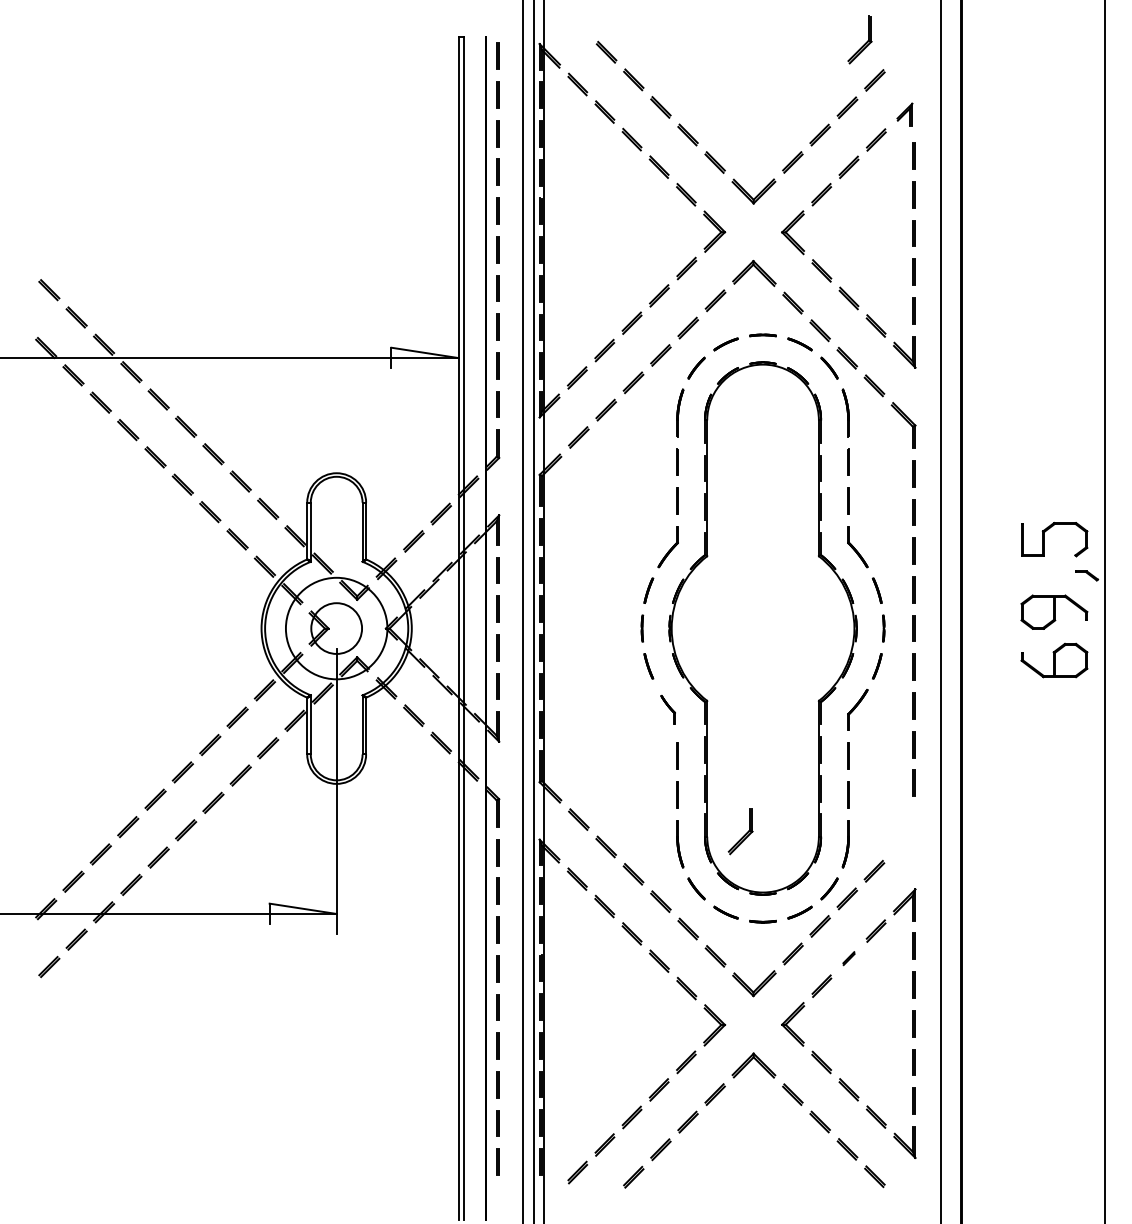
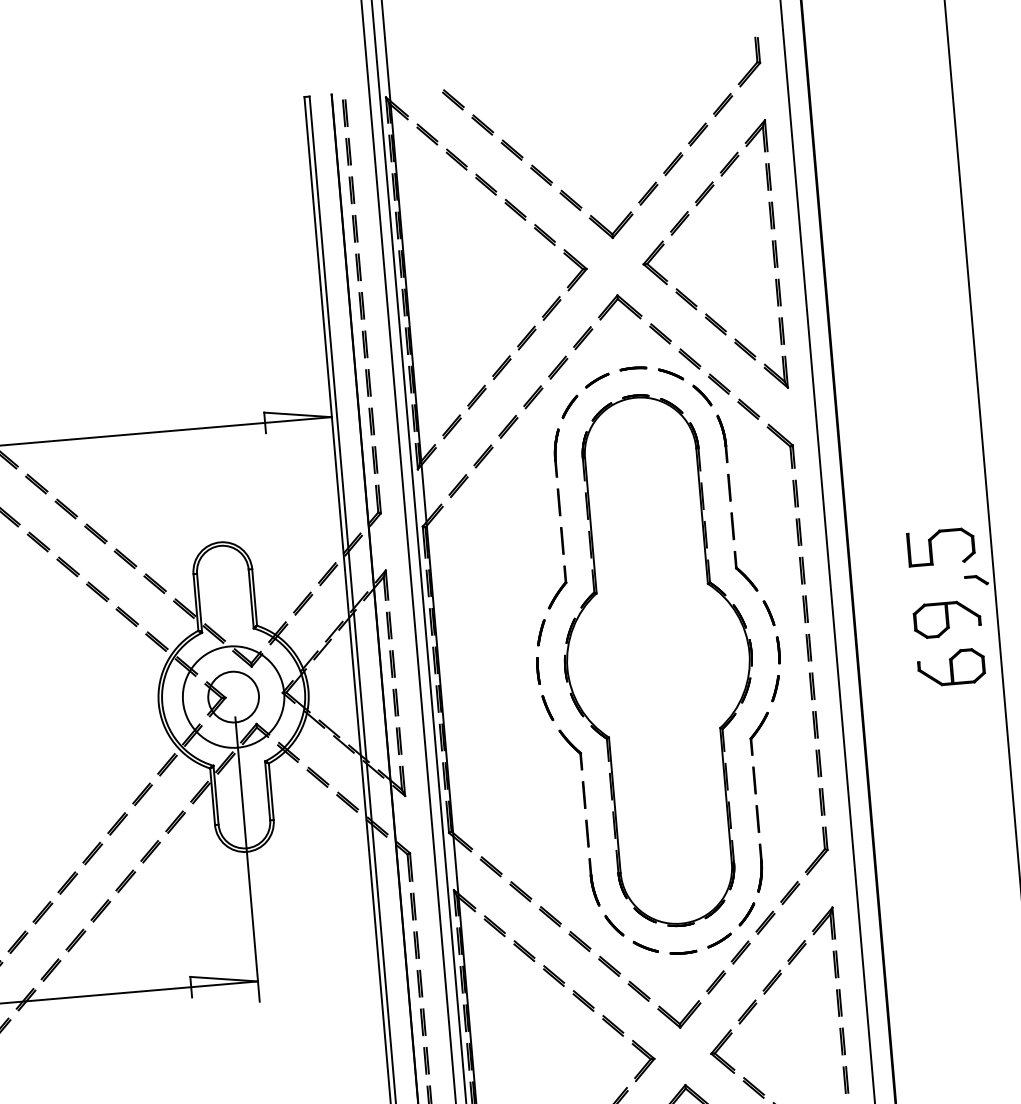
part: (864, 43) -> (753, 65), moved
part: (904, 114) -> (755, 136), size x1.43
part: (667, 709) -> (570, 749), size x1.43
part: (740, 831) -> (815, 850), moved
part: (848, 958) -> (771, 982), size x1.67

